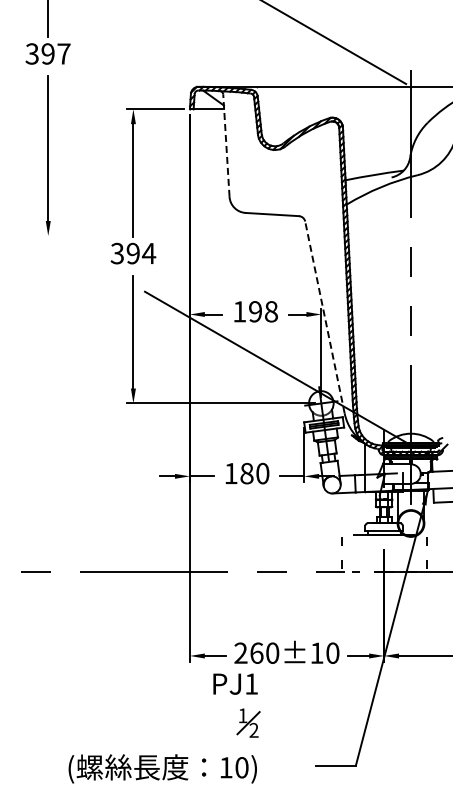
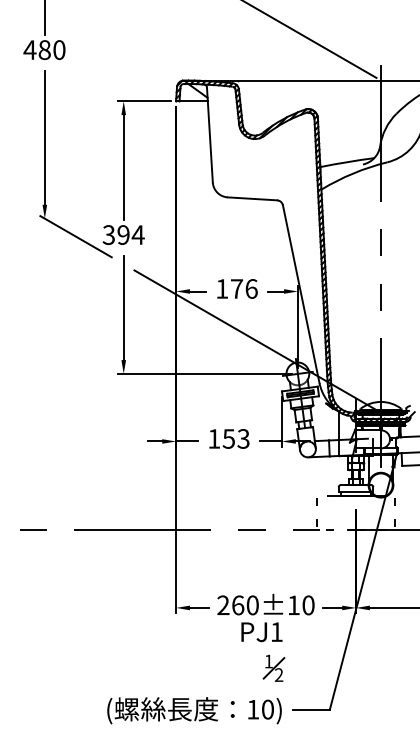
text: (47, 53) -> (44, 49), 397 -> 480
line: (226, 145) -> (210, 134), dashed -> solid
line: (81, 255) -> (75, 236), added
text: (263, 311) -> (244, 288), 198 -> 176
line: (324, 317) -> (300, 294), dashed -> solid
text: (254, 473) -> (235, 438), 180 -> 153
part: (156, 755) -> (188, 698), moved

